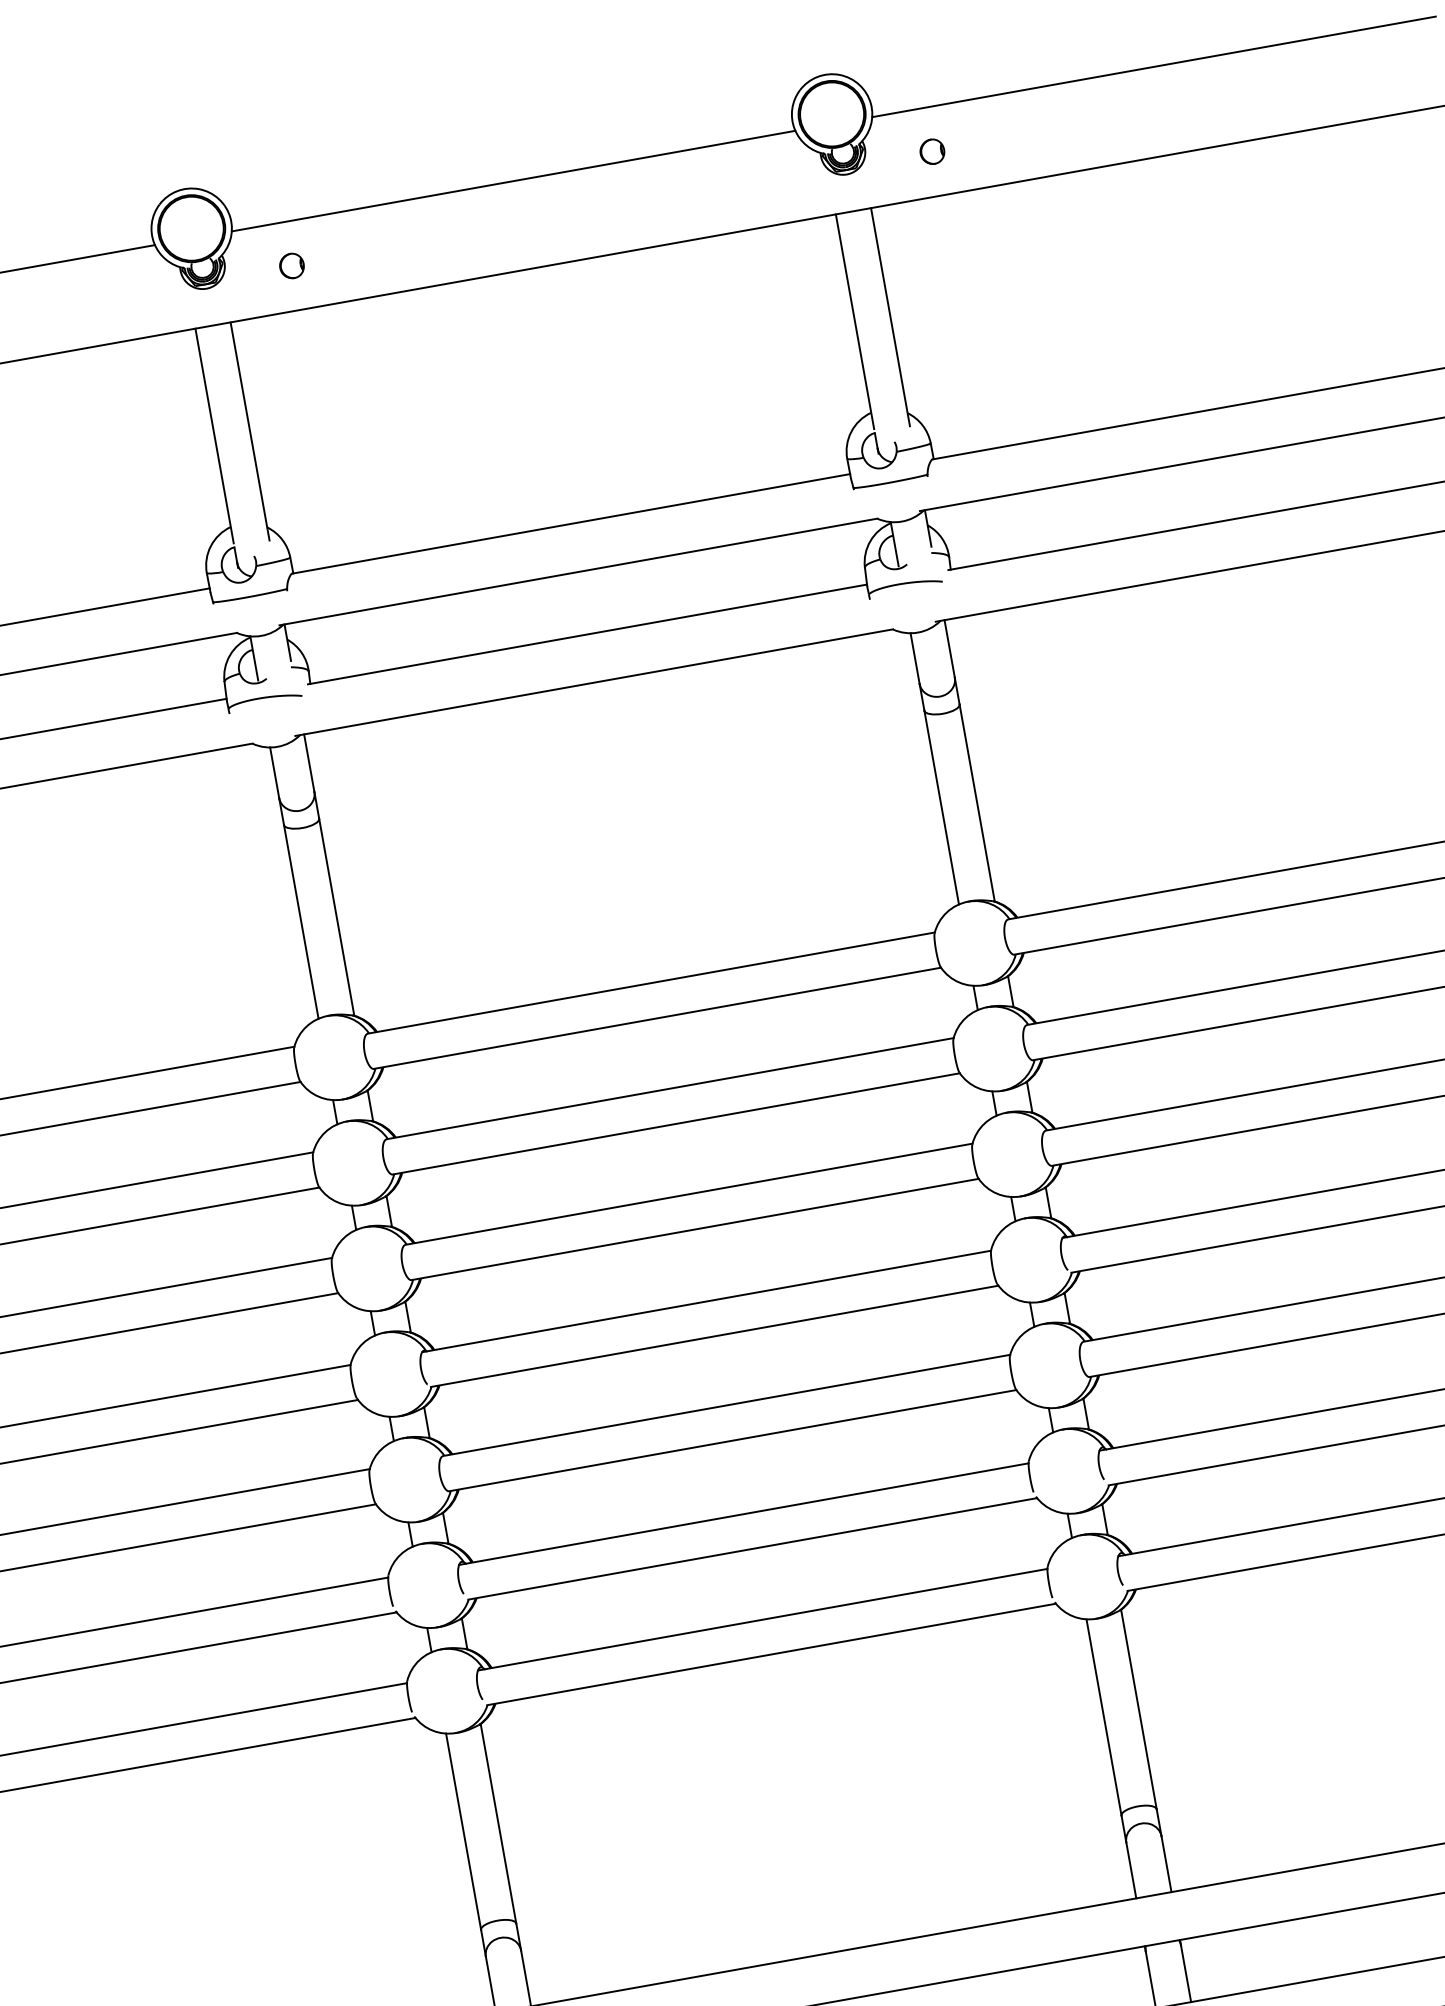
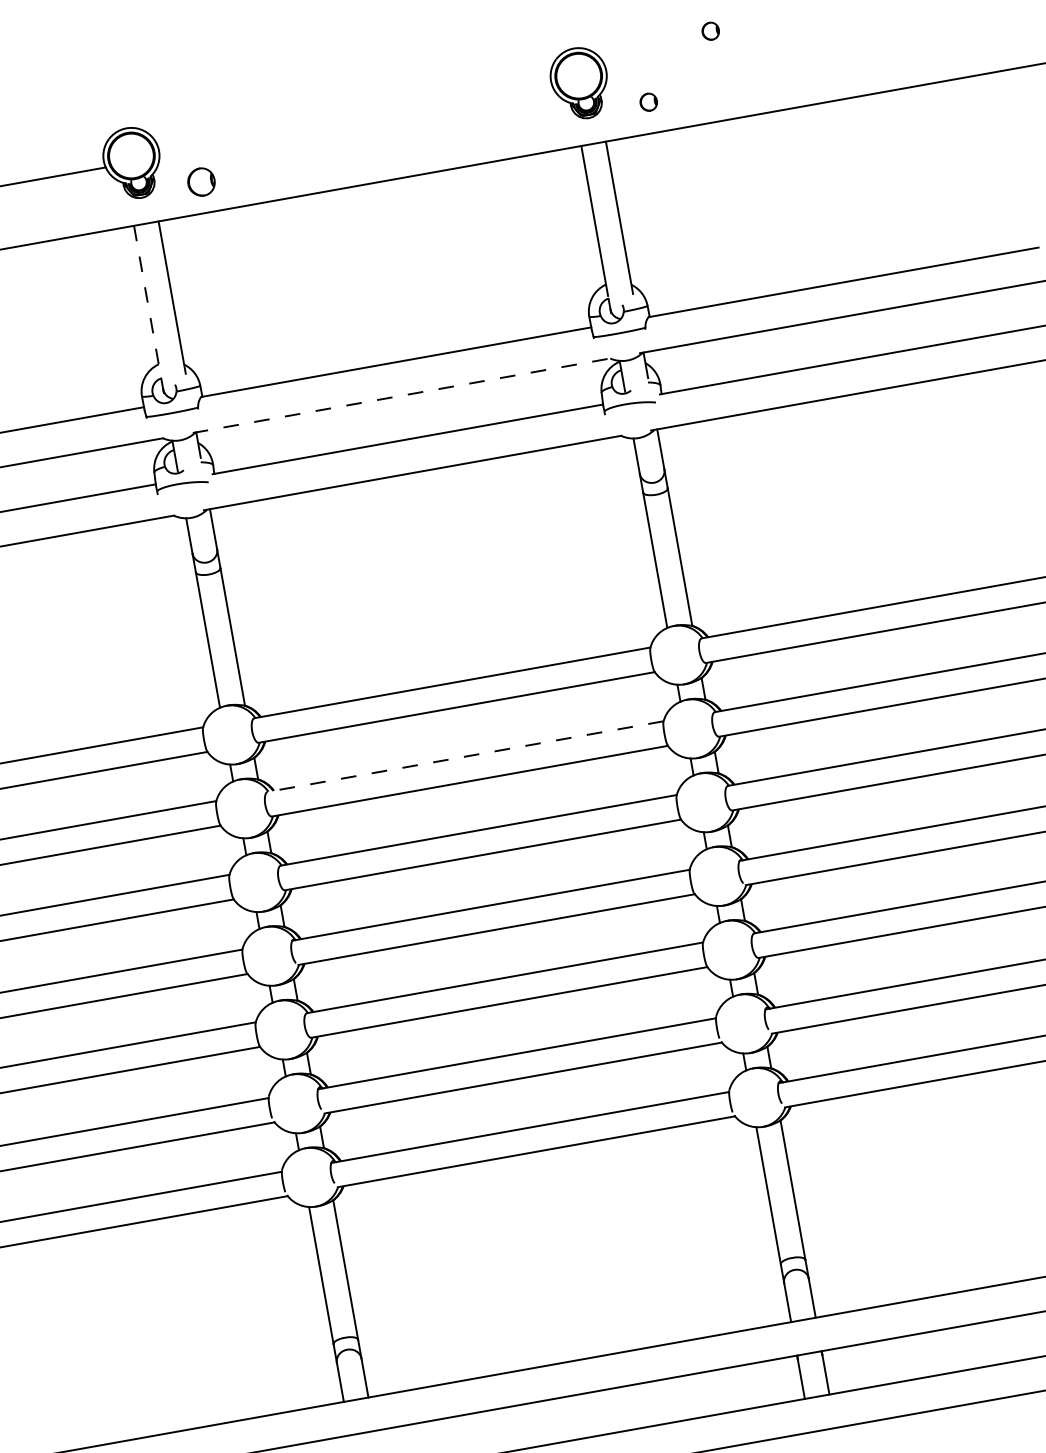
part: (1020, 49) -> (710, 30), added
line: (1153, 66) -> (803, 42), removed
line: (513, 180) -> (356, 122), removed
part: (292, 265) -> (201, 181), size x1.6
line: (214, 437) -> (147, 301), solid -> dashed
line: (579, 571) -> (402, 395), solid -> dashed
line: (670, 1088) -> (465, 756), solid -> dashed

